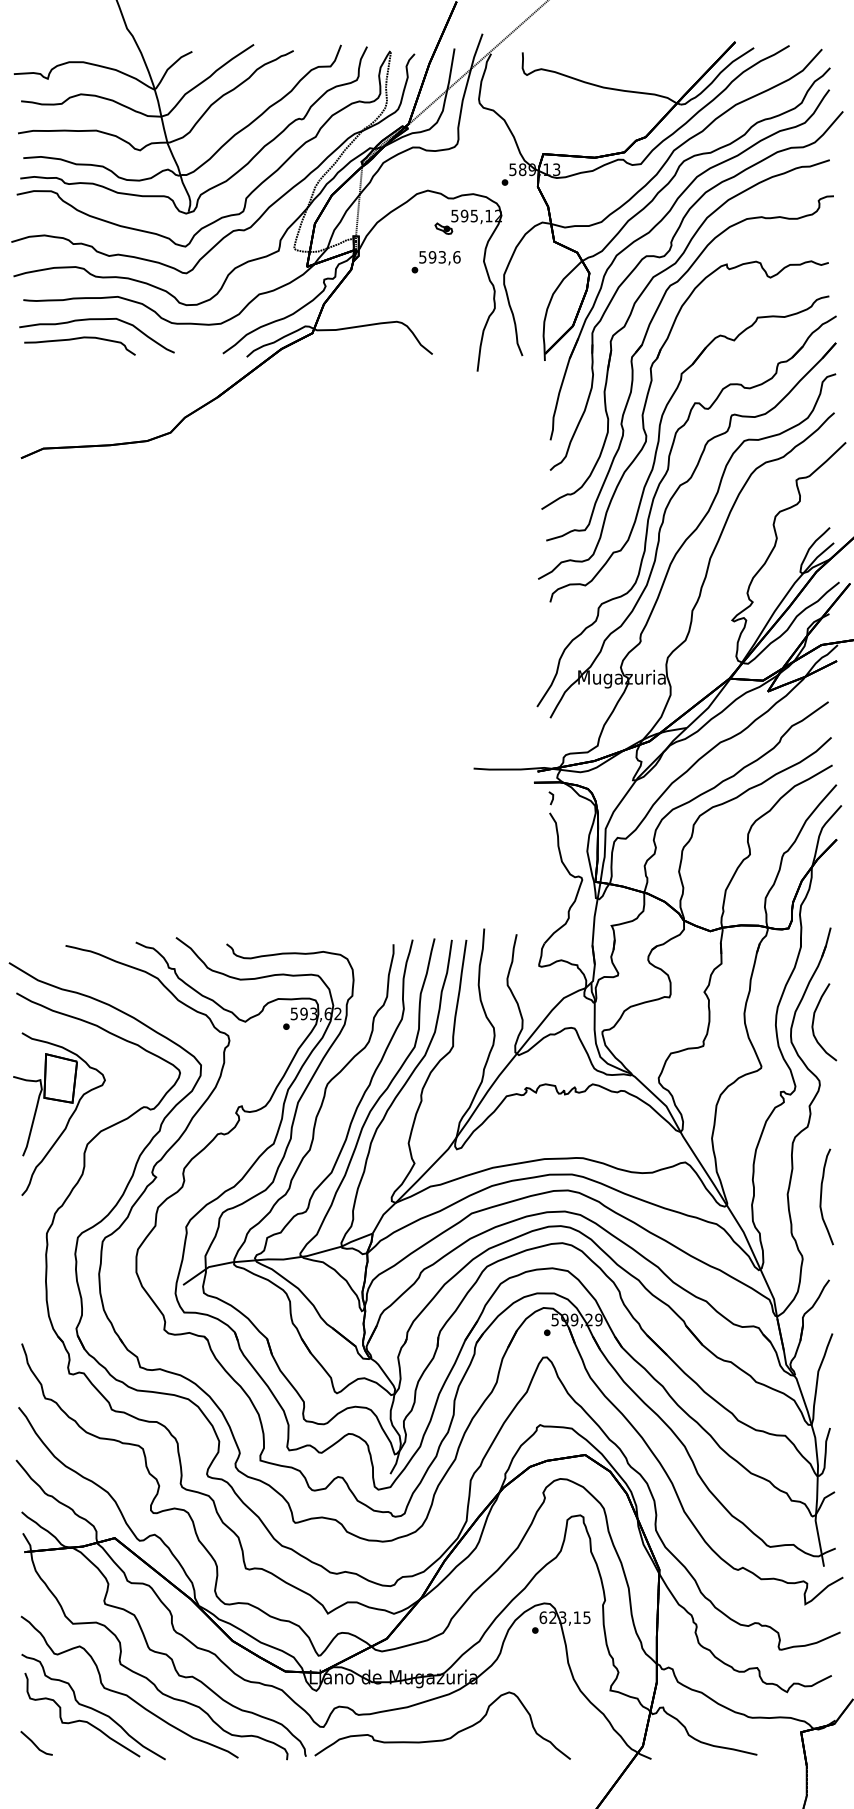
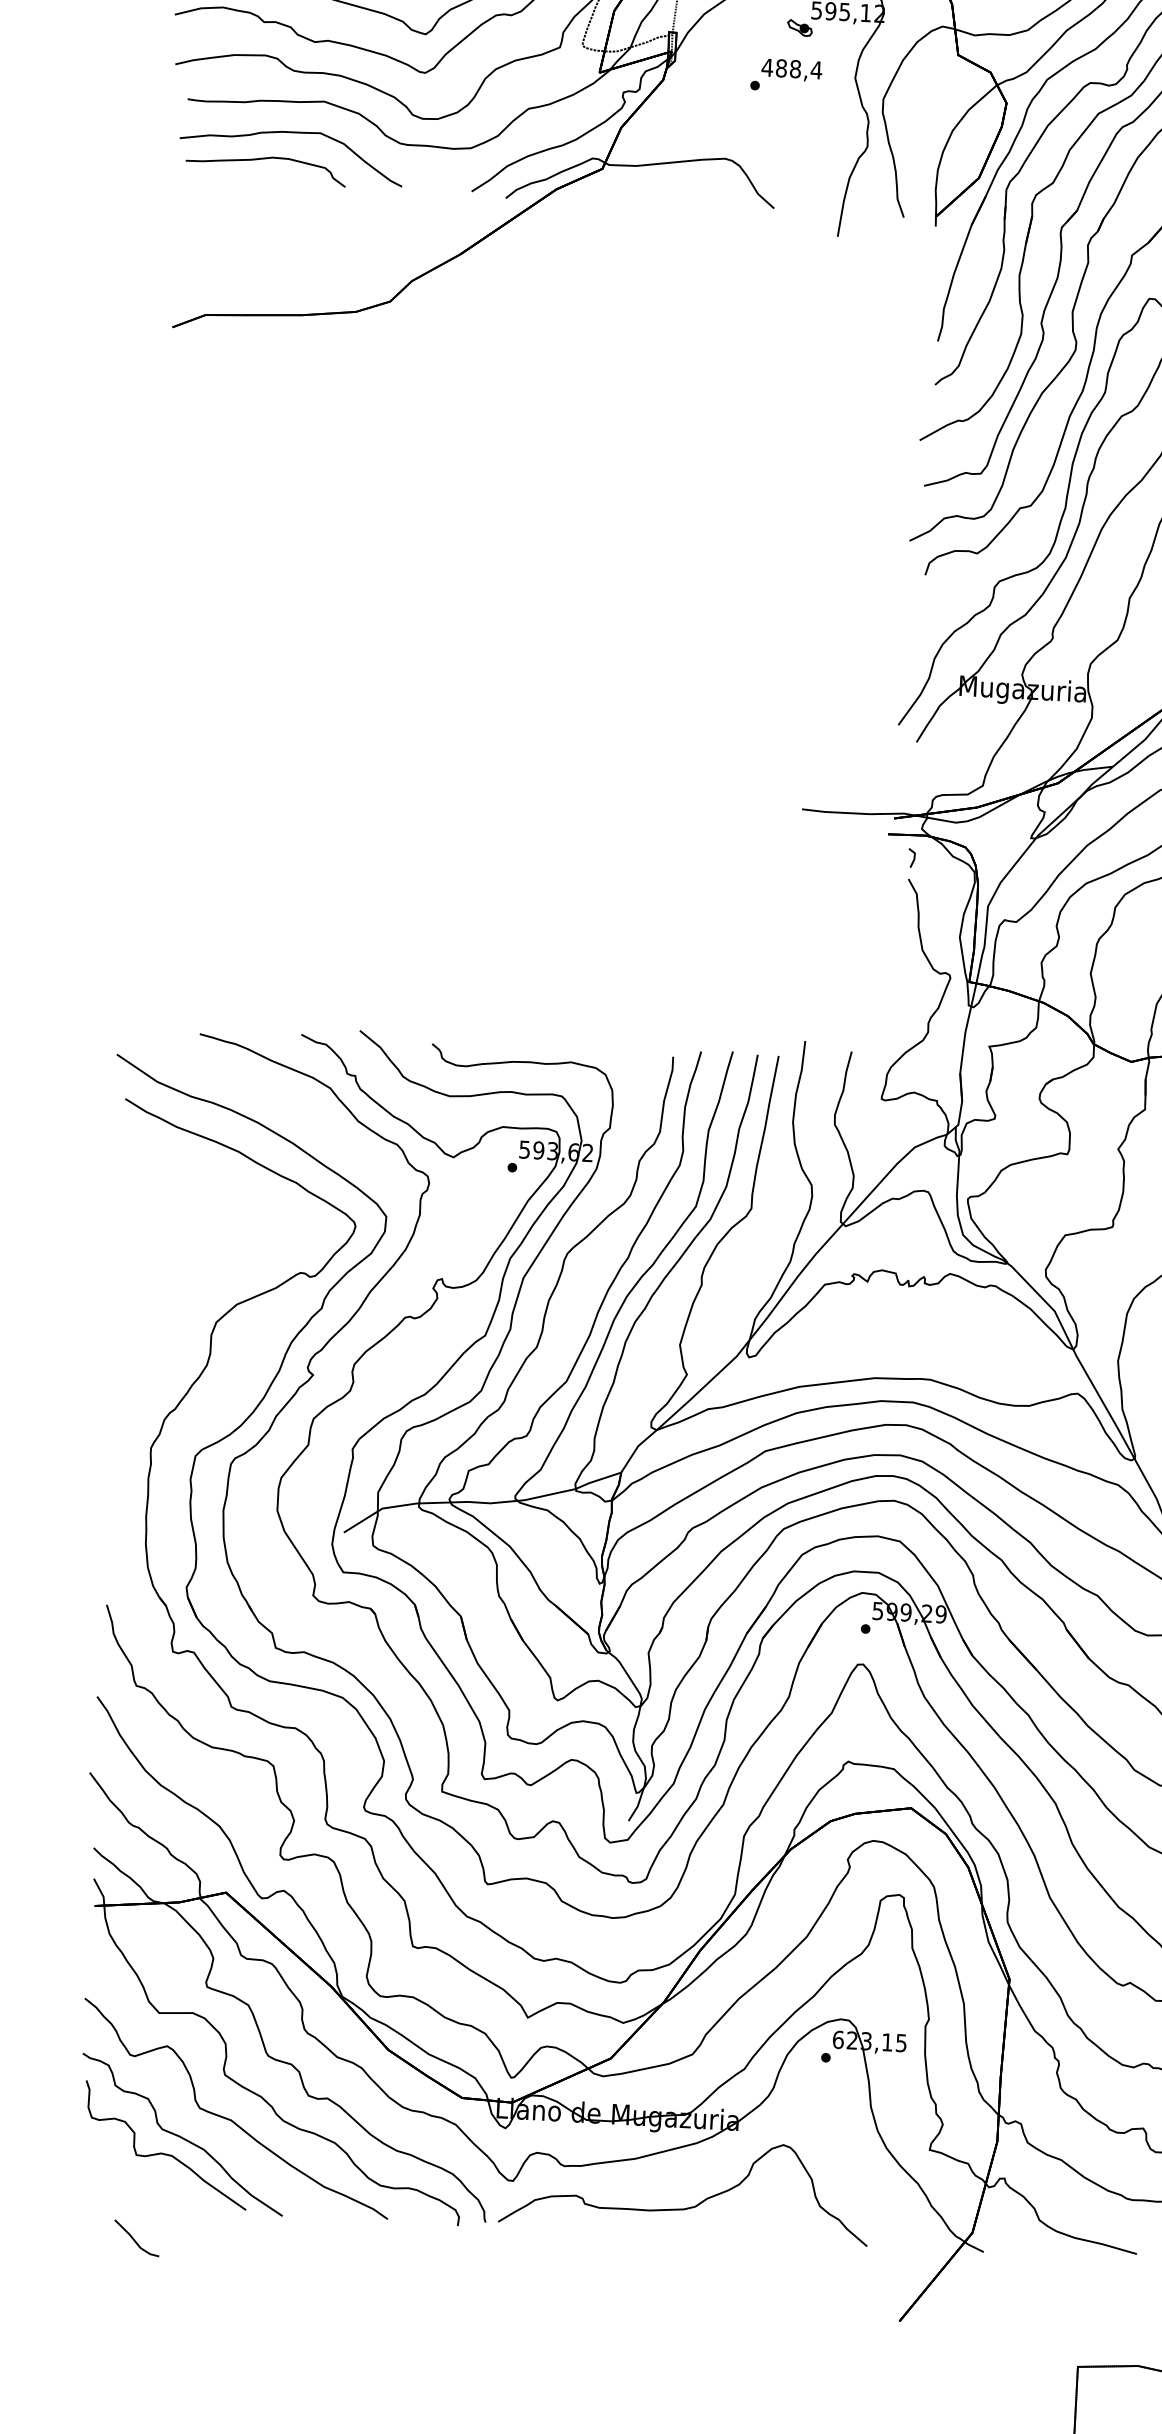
text: (439, 257) -> (791, 69), 593,6 -> 488,4
part: (68, 1118) -> (190, 1283), removed
line: (35, 1743) -> (135, 2238), moved

